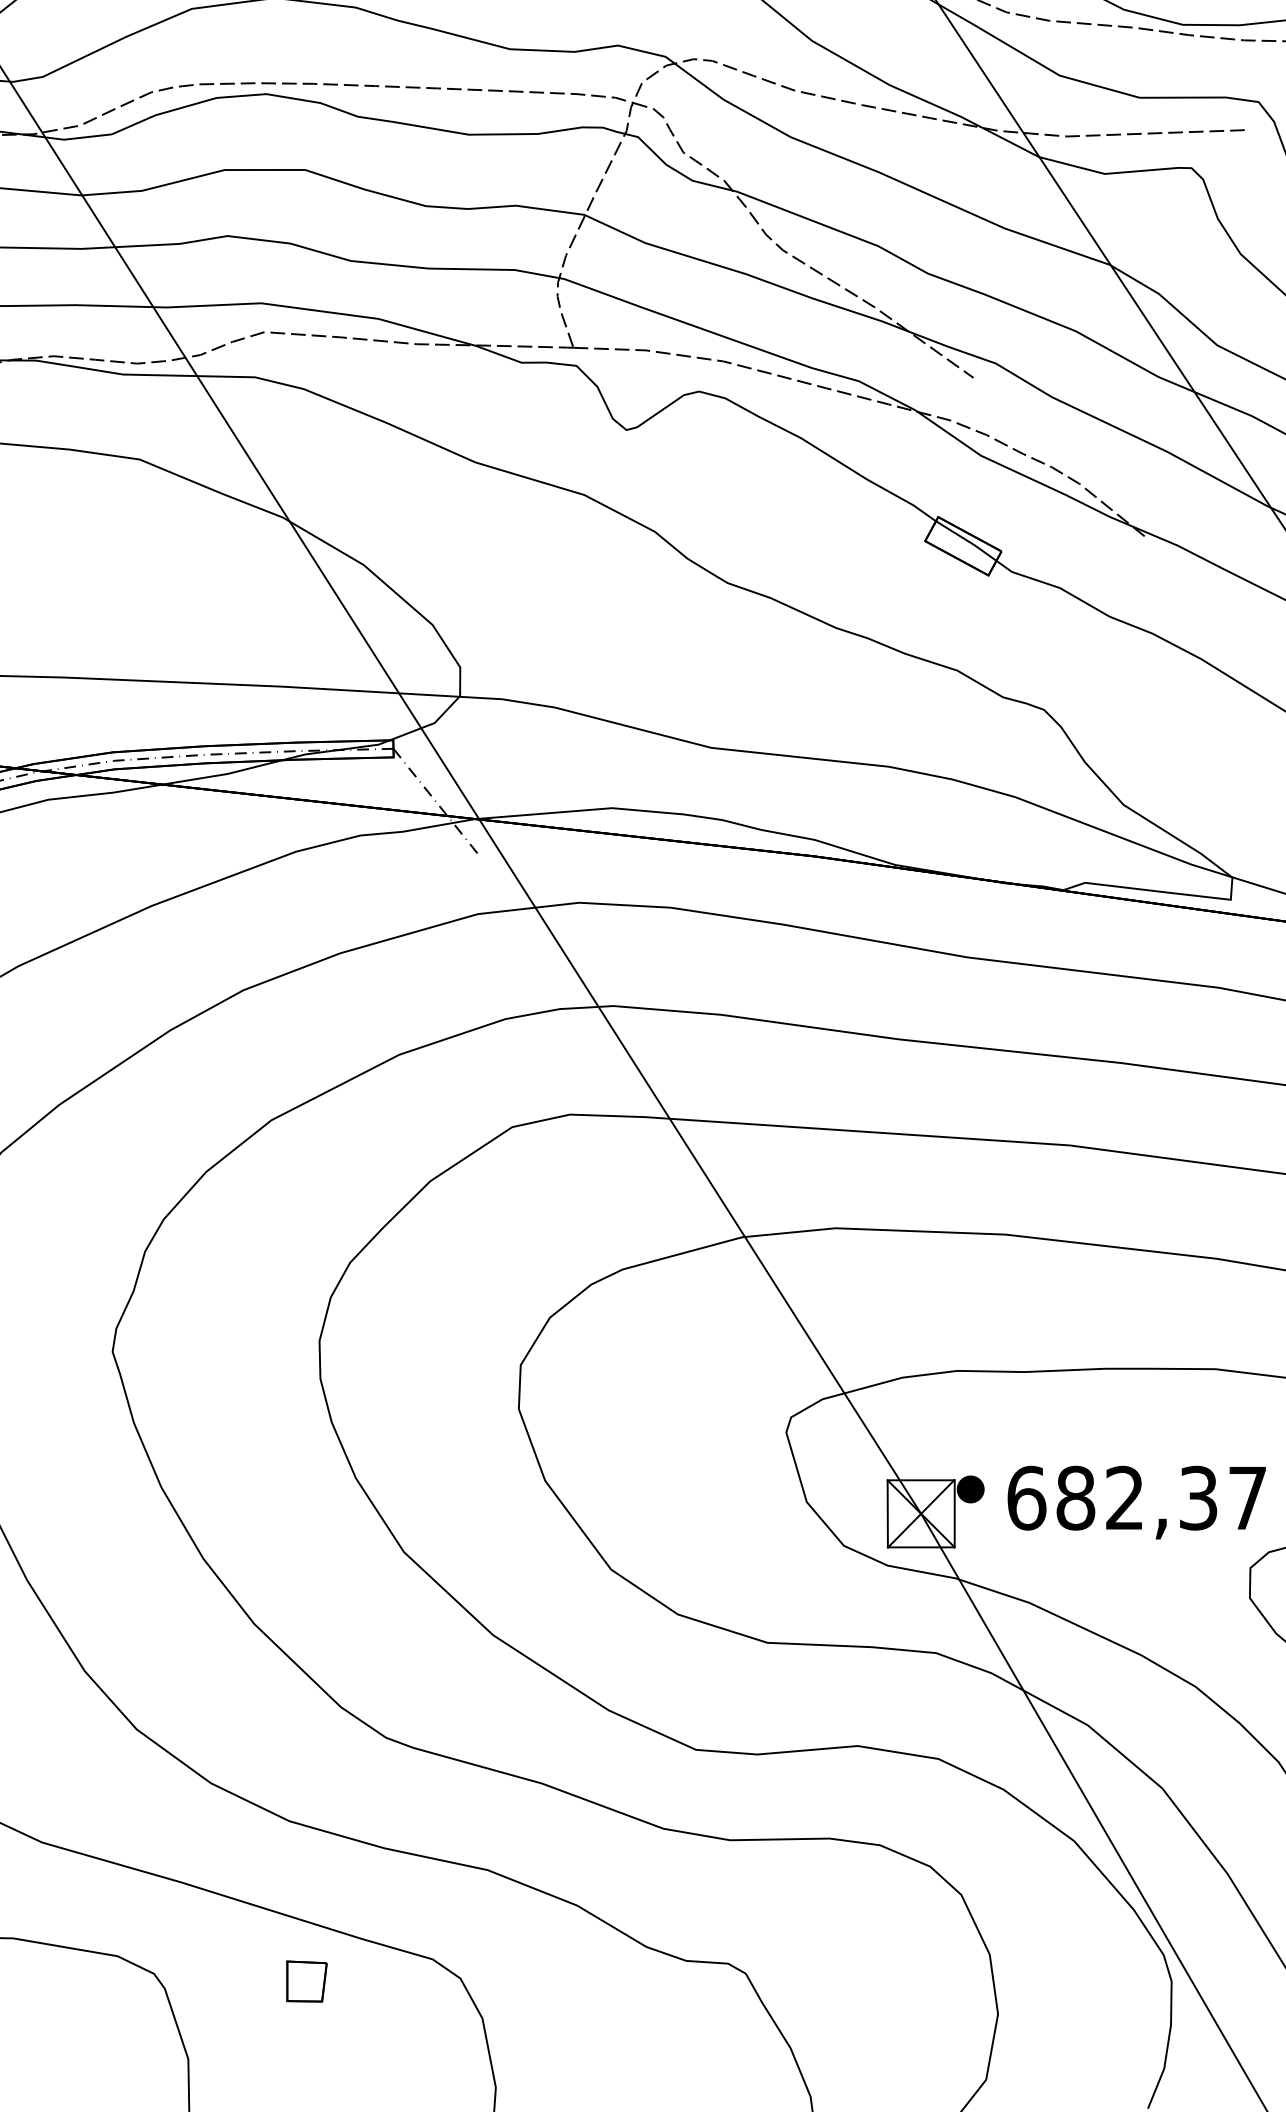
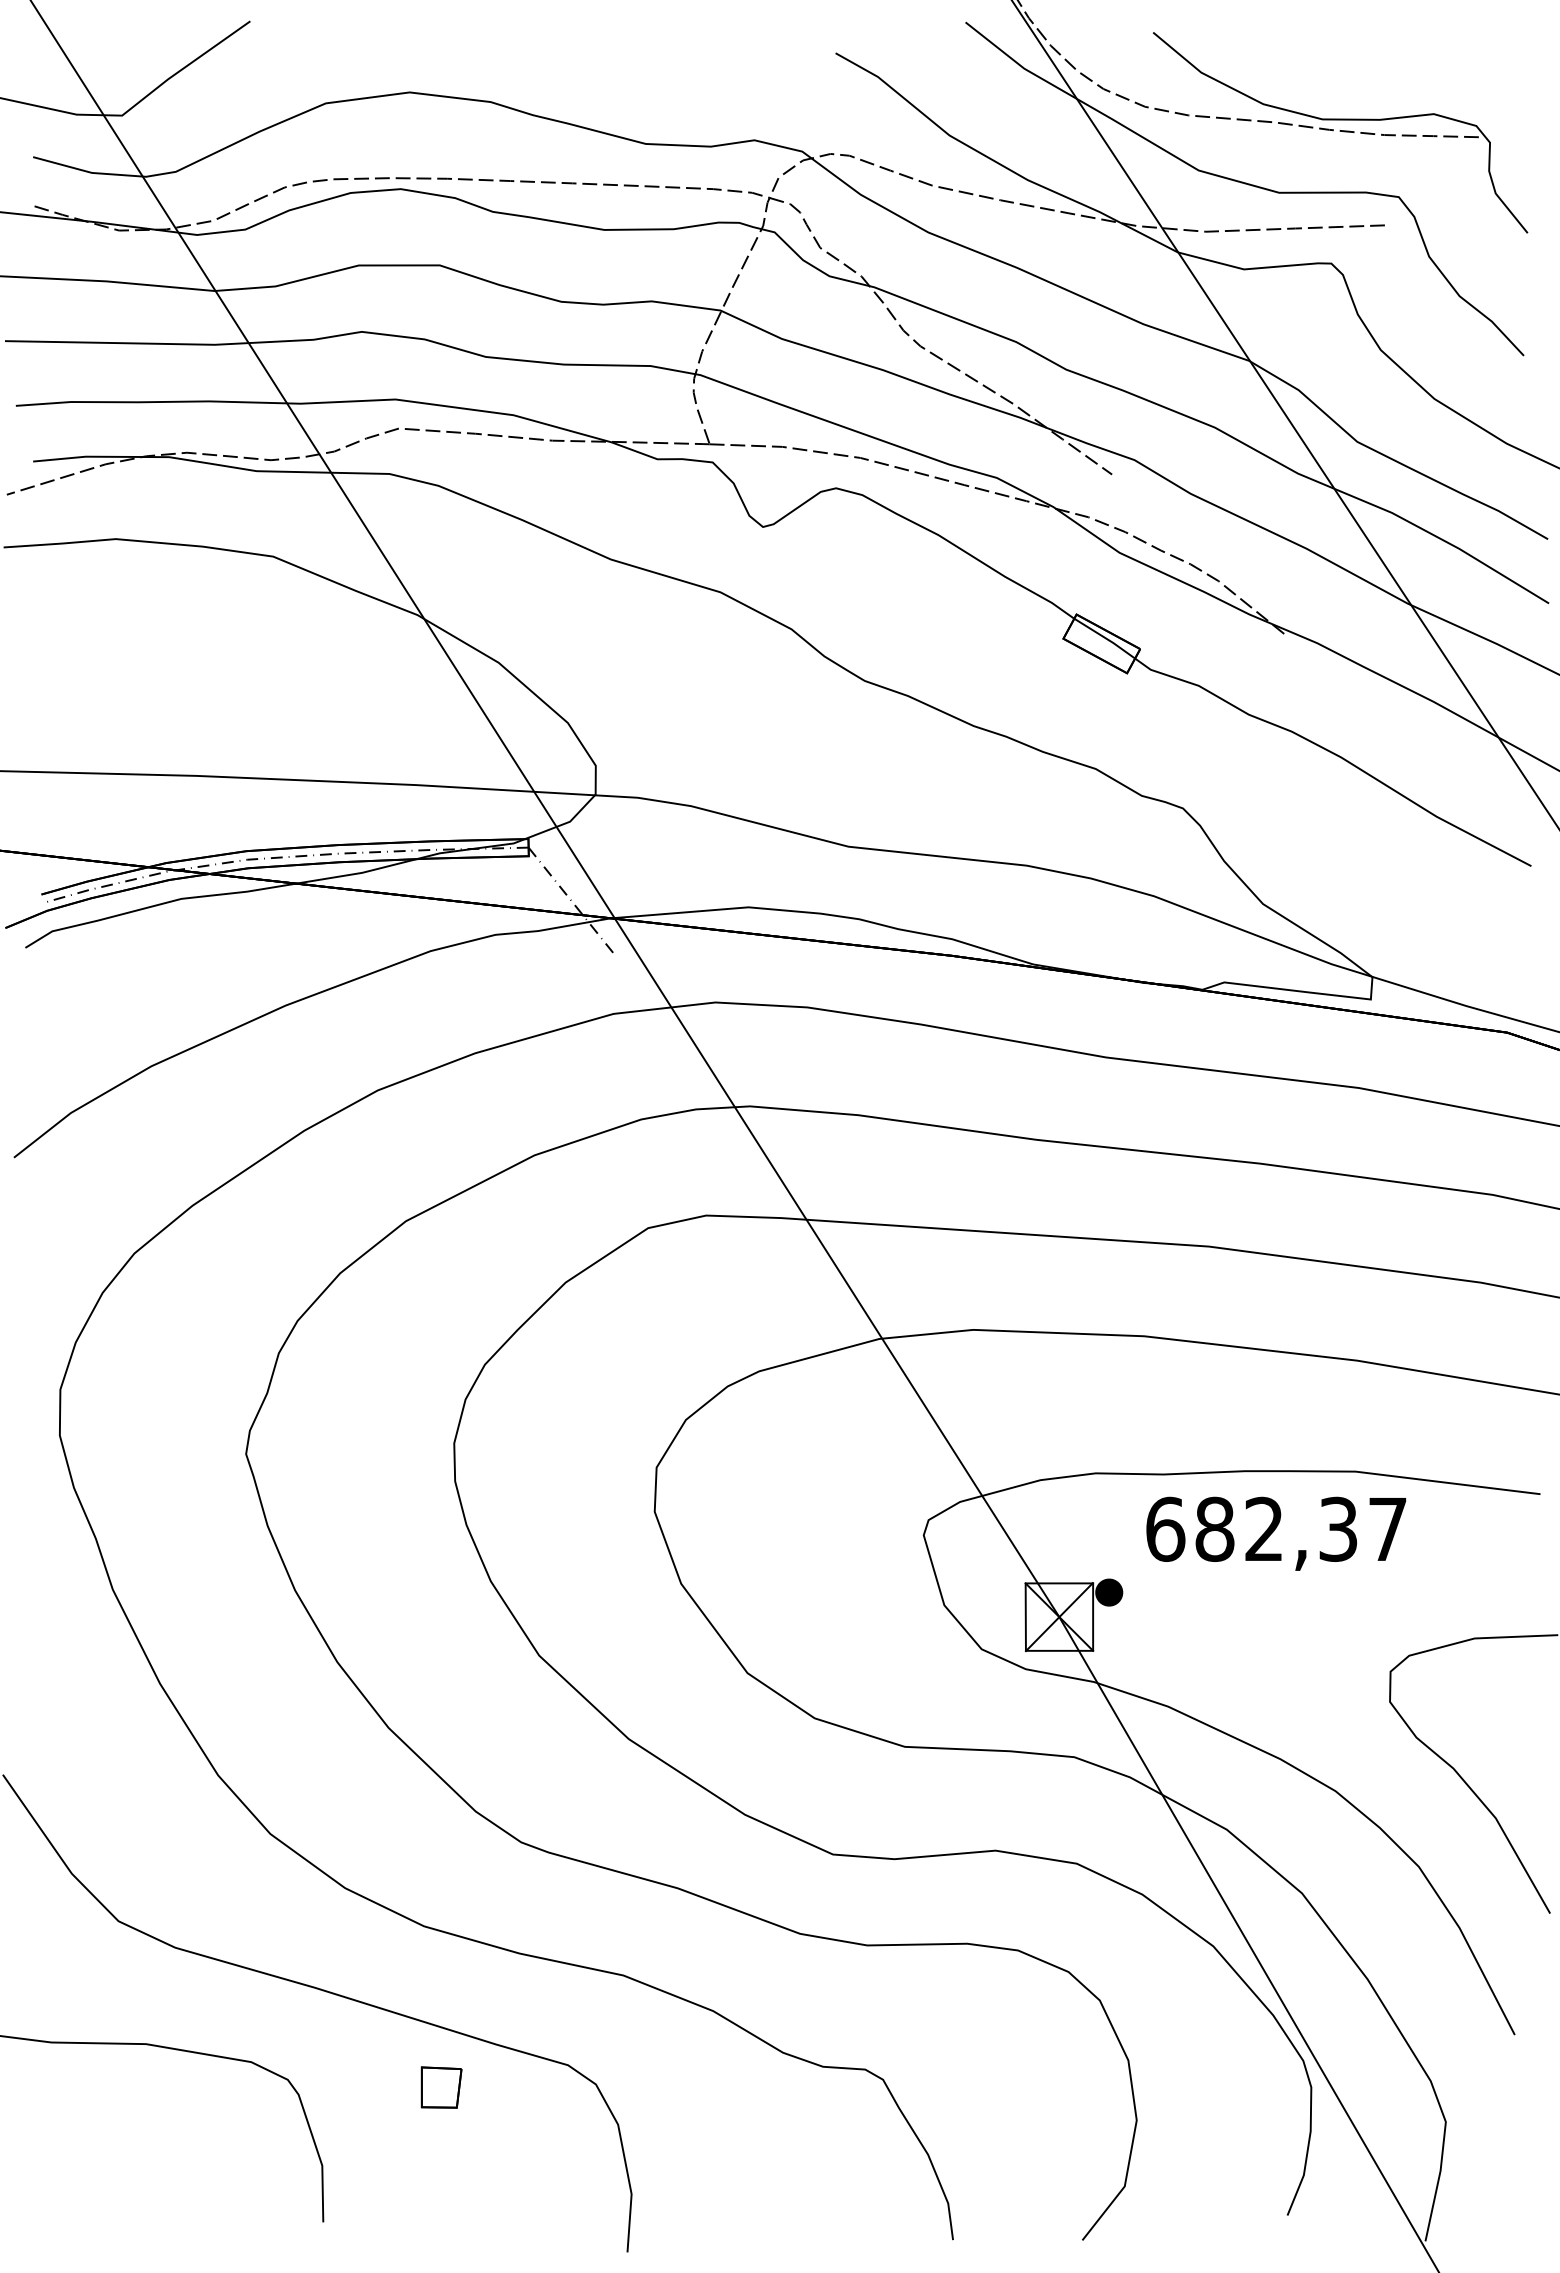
text: (1137, 1502) -> (1276, 1533), moved

